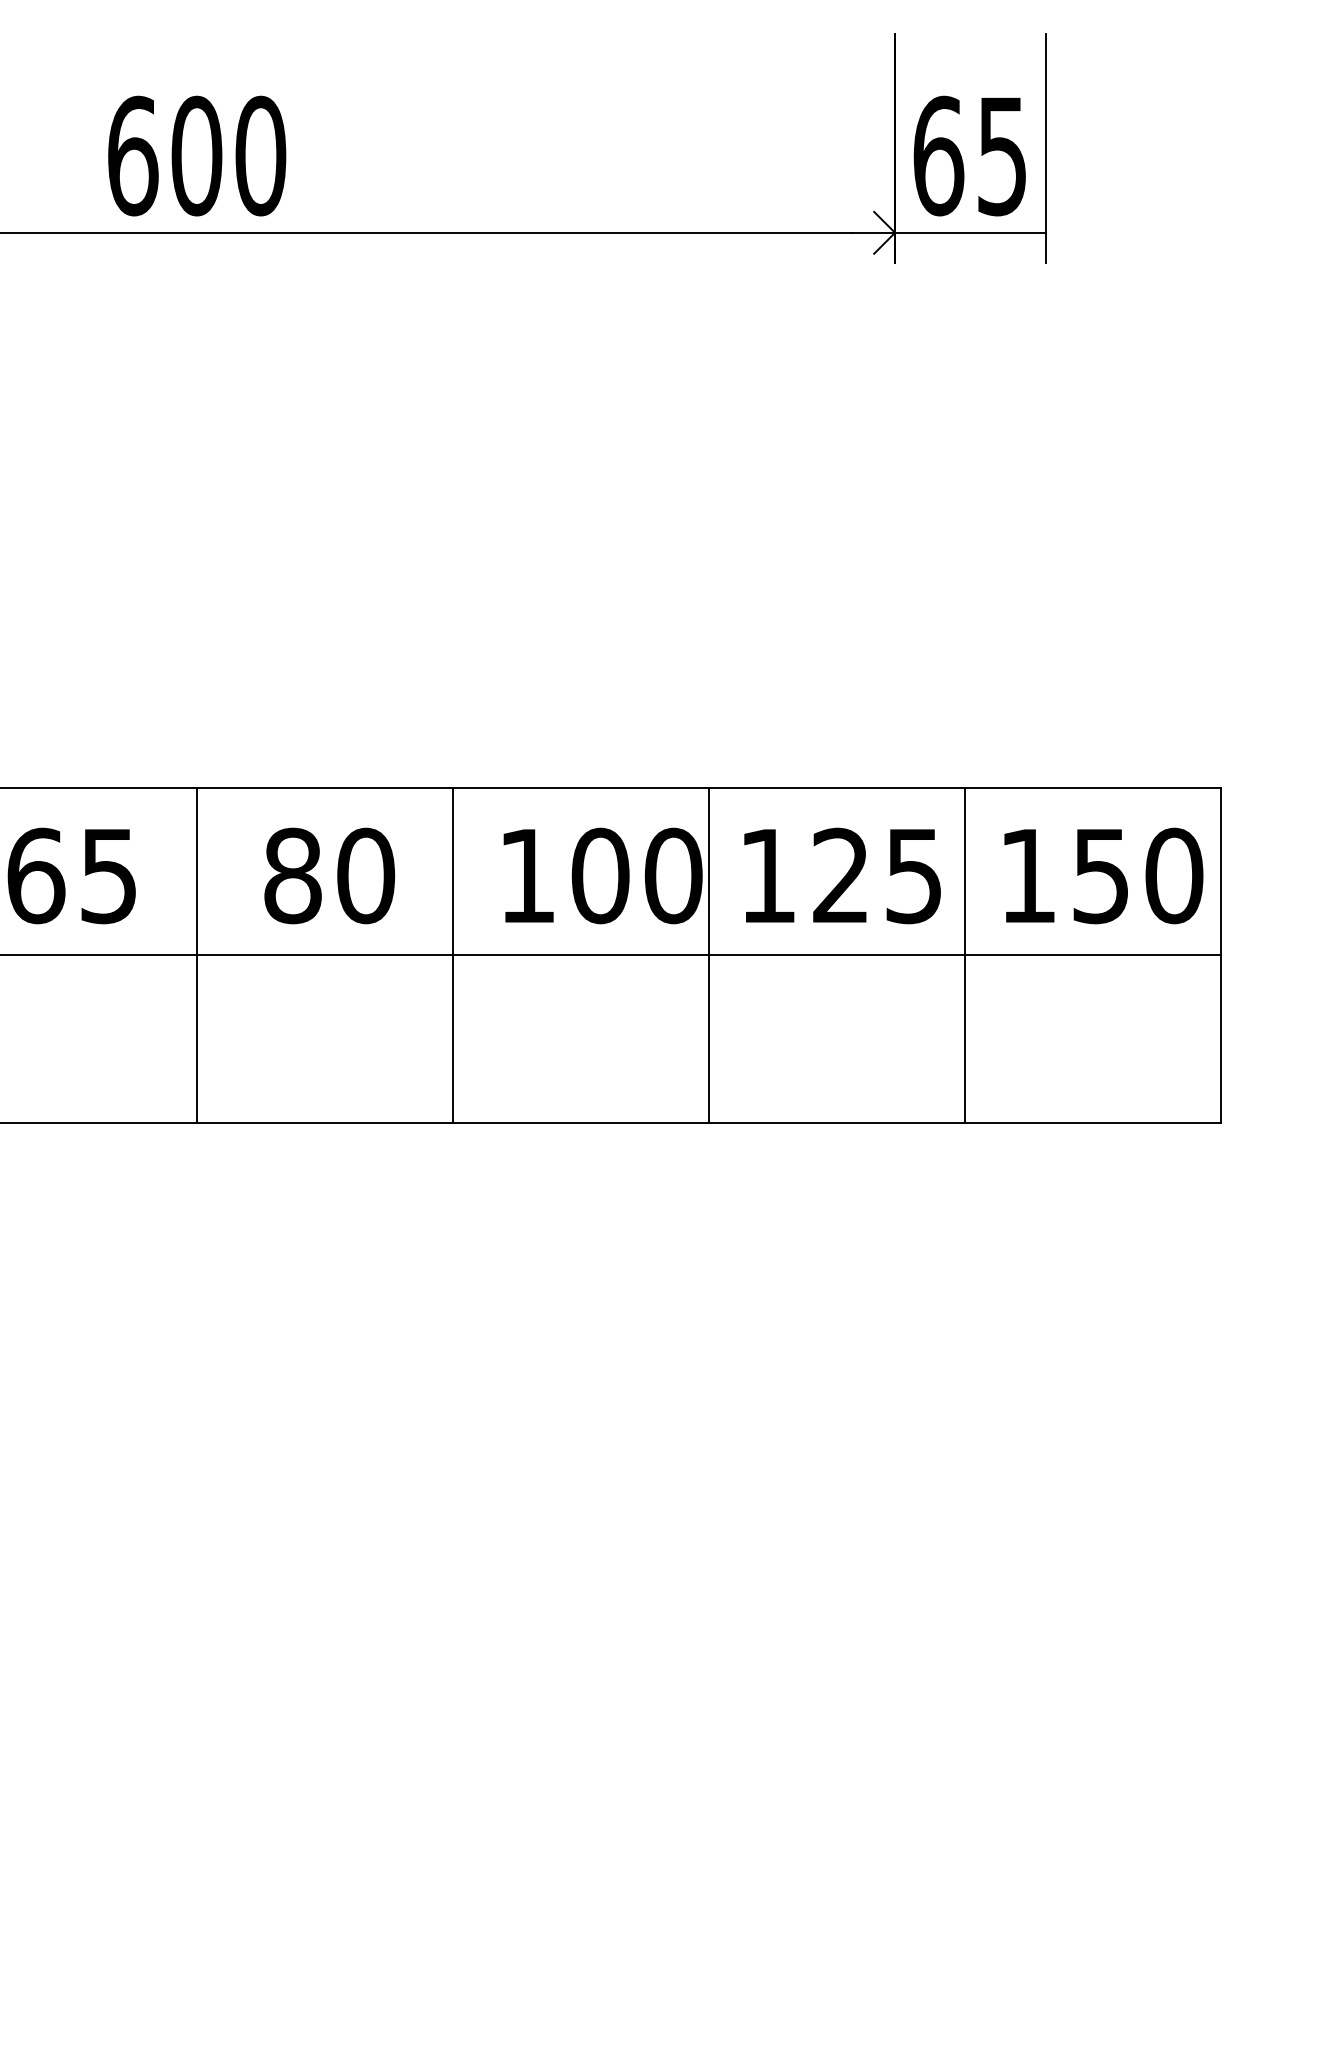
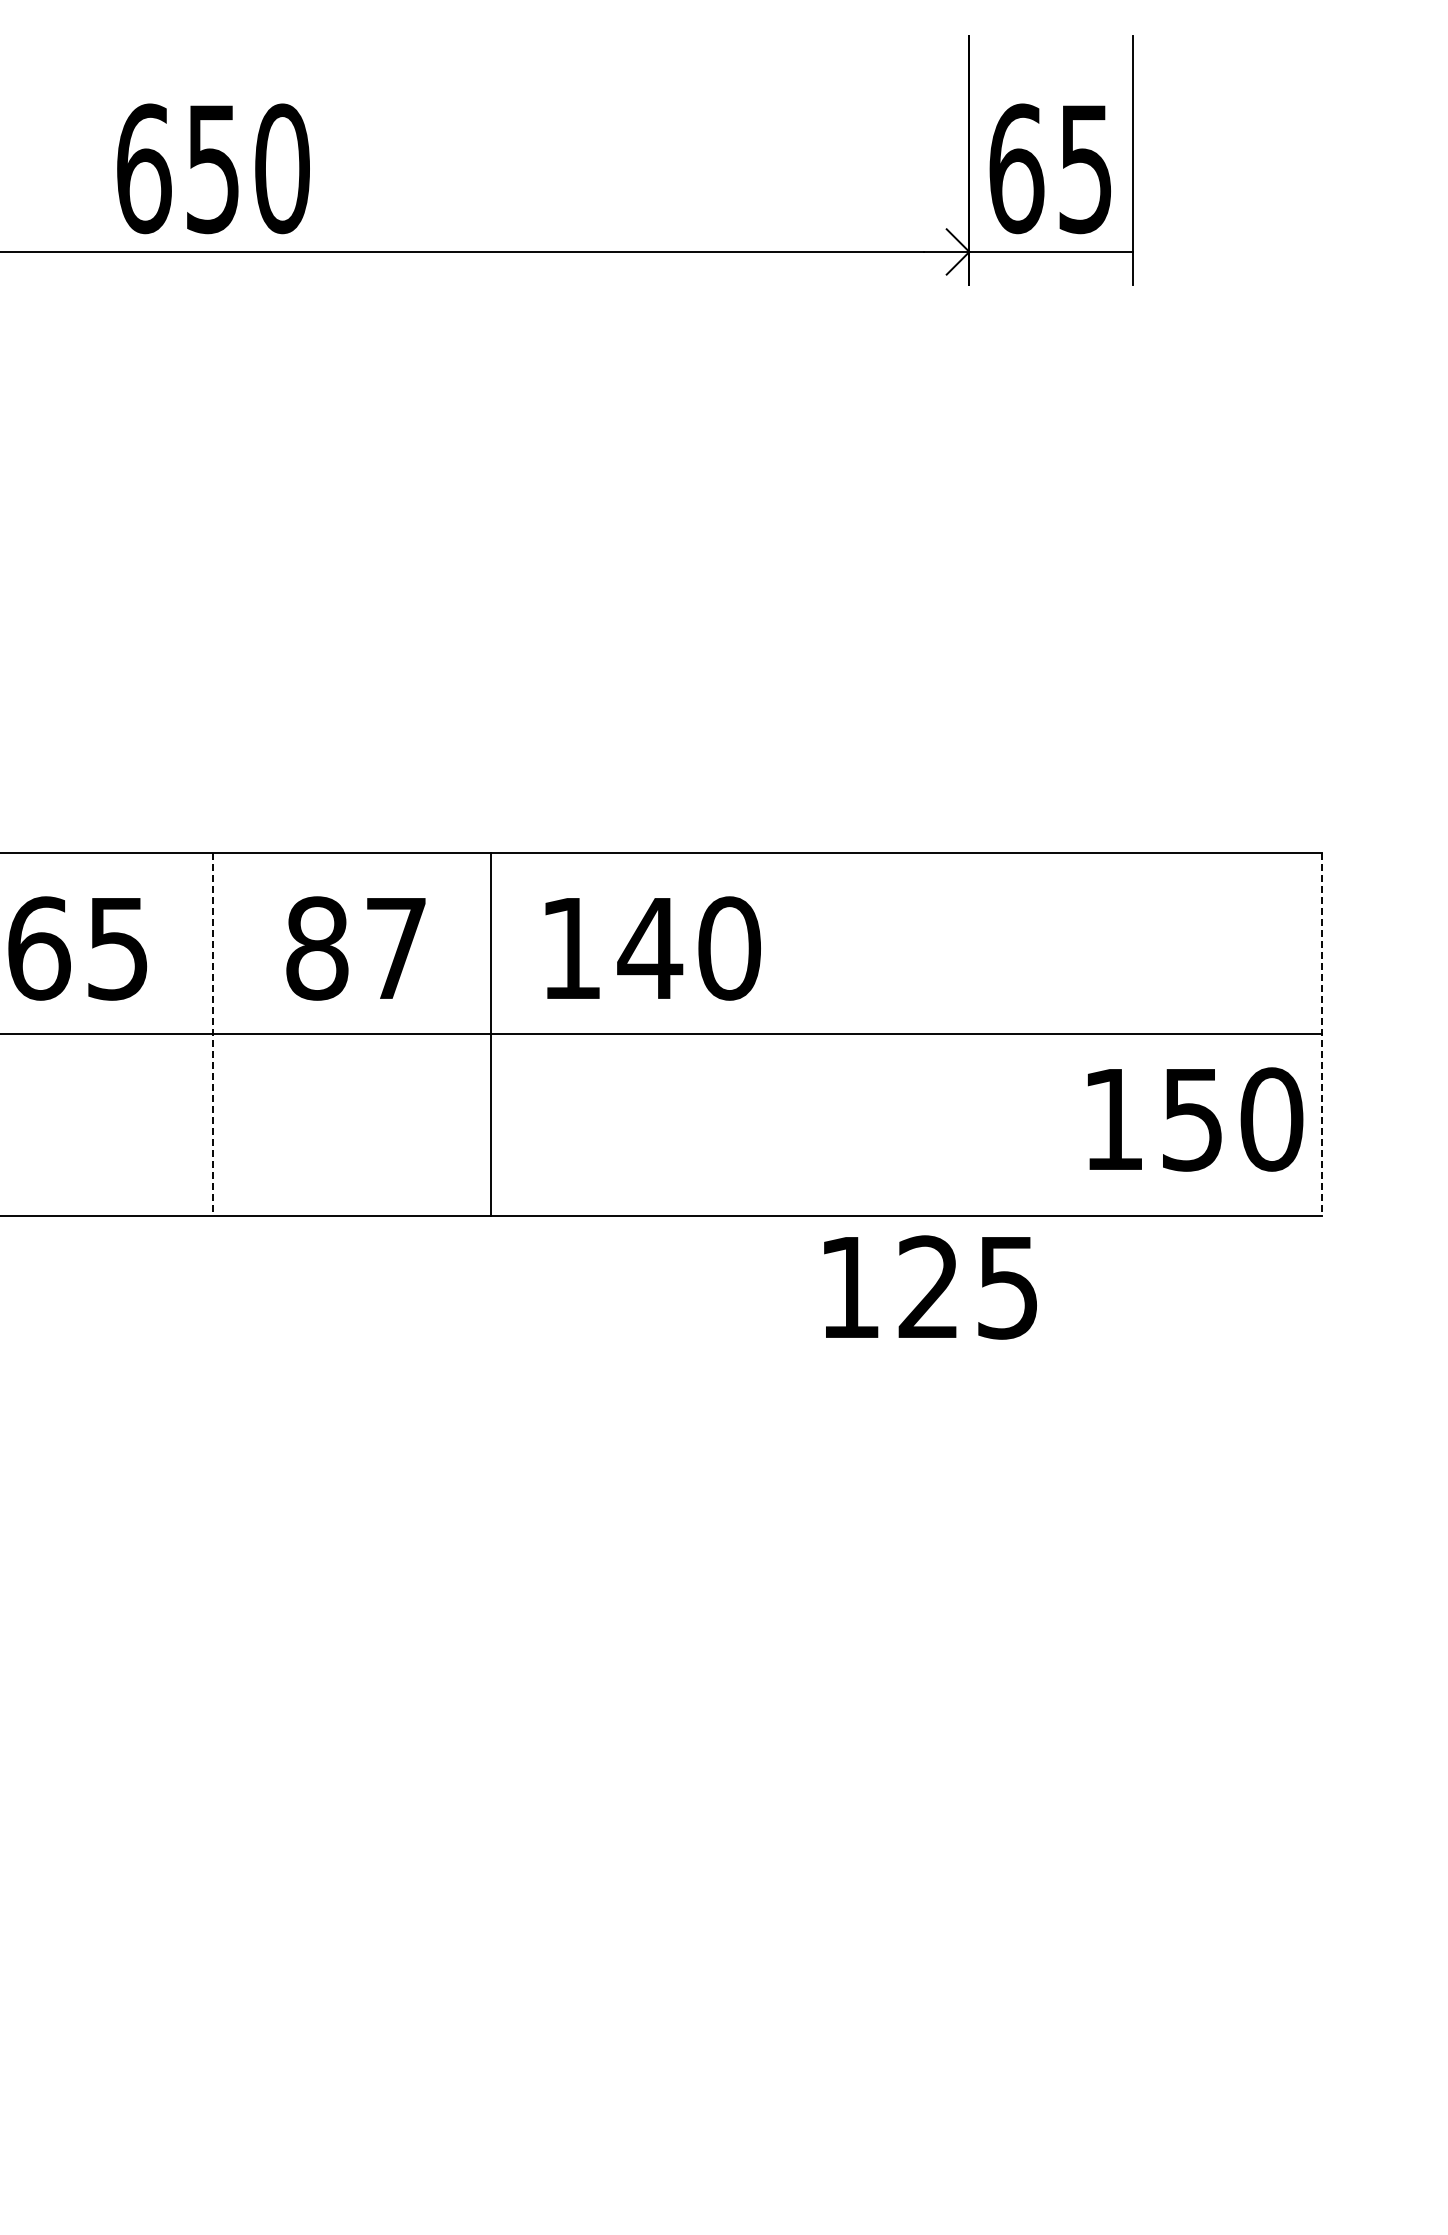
text: (197, 155) -> (213, 168), 600 -> 650
text: (366, 875) -> (396, 948), 80 -> 87
text: (600, 875) -> (650, 948), 100 -> 140
text: (842, 875) -> (930, 1287), moved
text: (1103, 875) -> (1195, 1119), moved
line: (708, 954) -> (767, 1033), removed
line: (965, 954) -> (1045, 1033), removed
line: (197, 955) -> (213, 1034), solid -> dashed
line: (1221, 955) -> (1322, 1034), solid -> dashed

